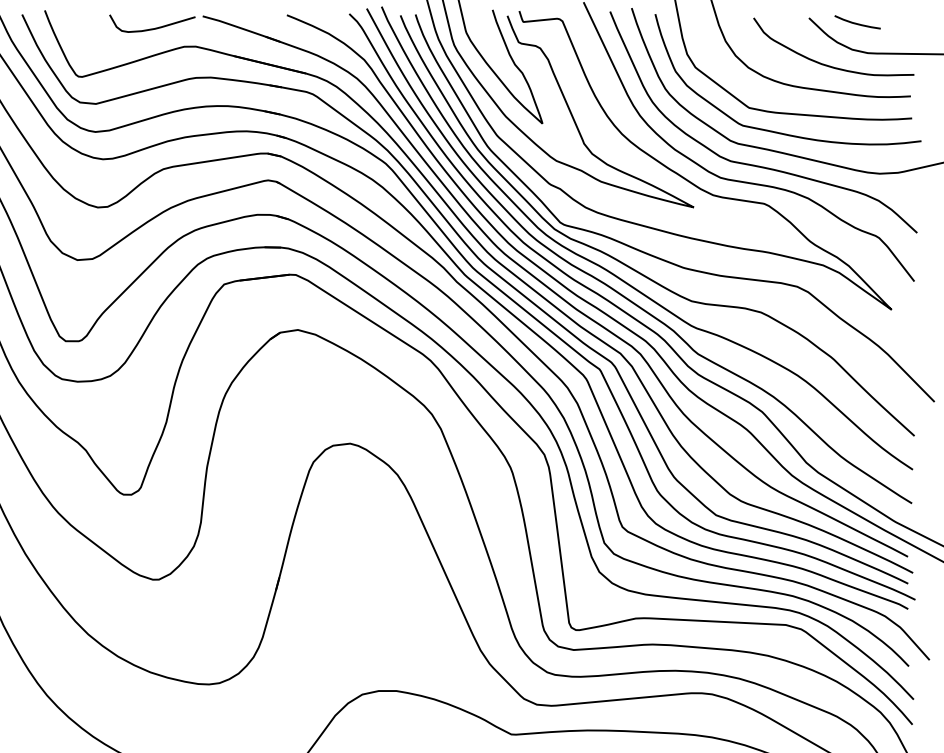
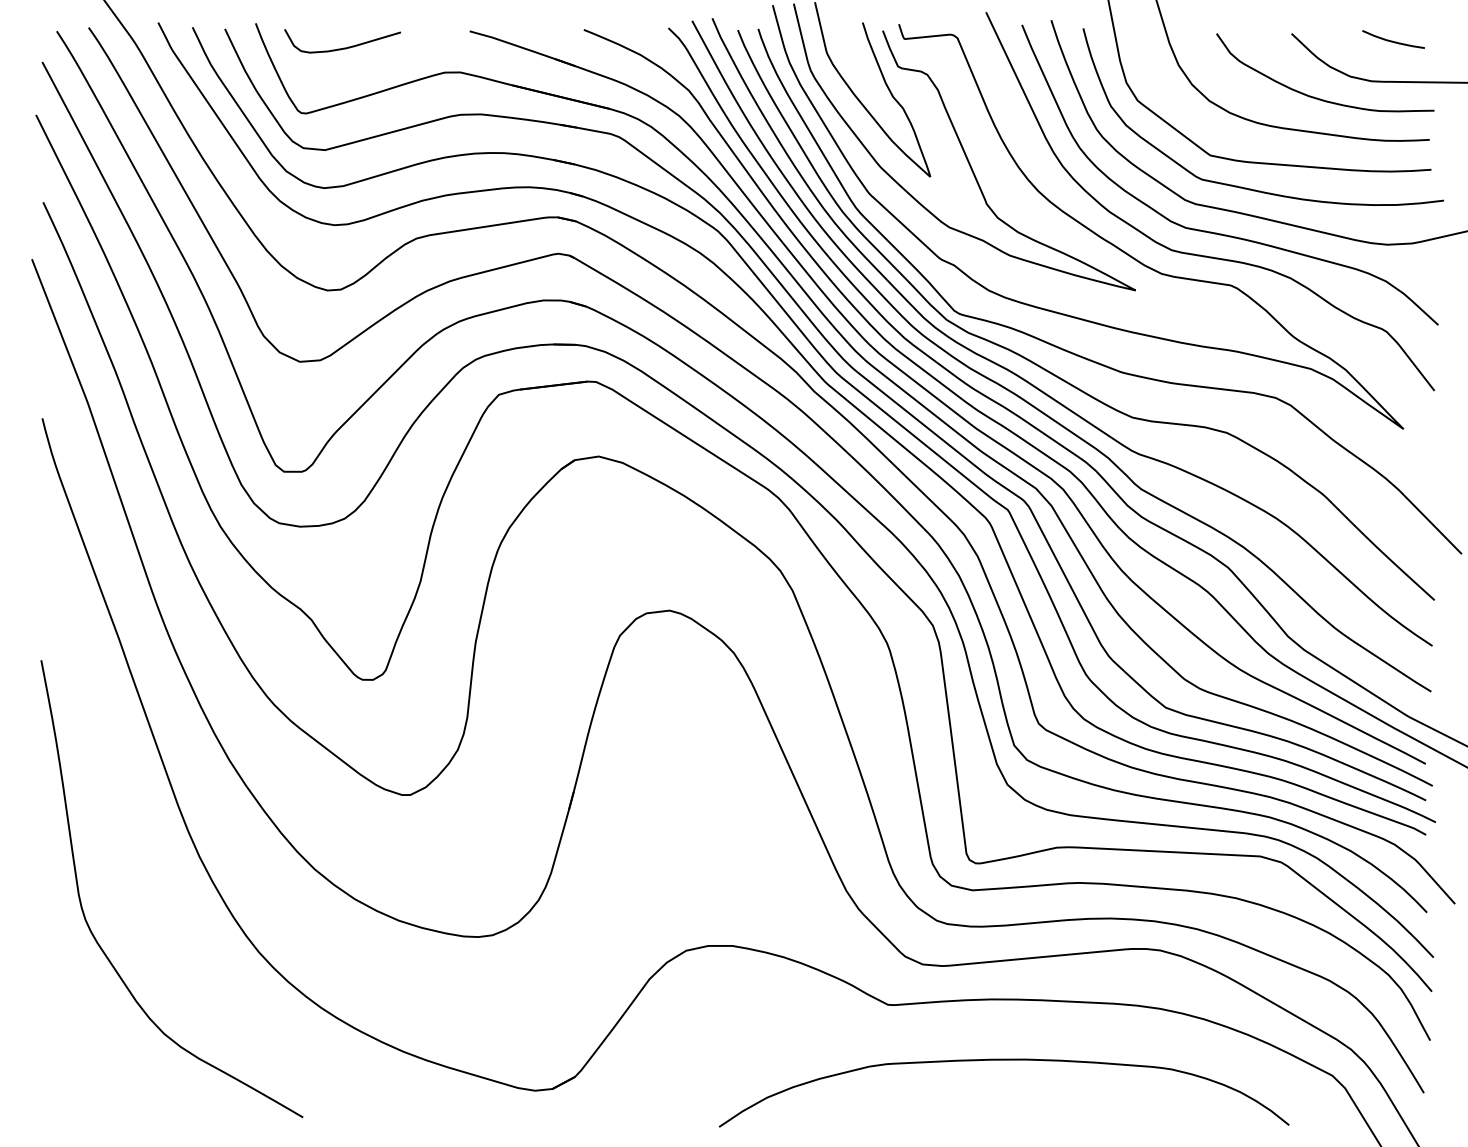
curve: (856, 23) -> (1392, 40), moved
curve: (153, 28) -> (343, 47), moved

